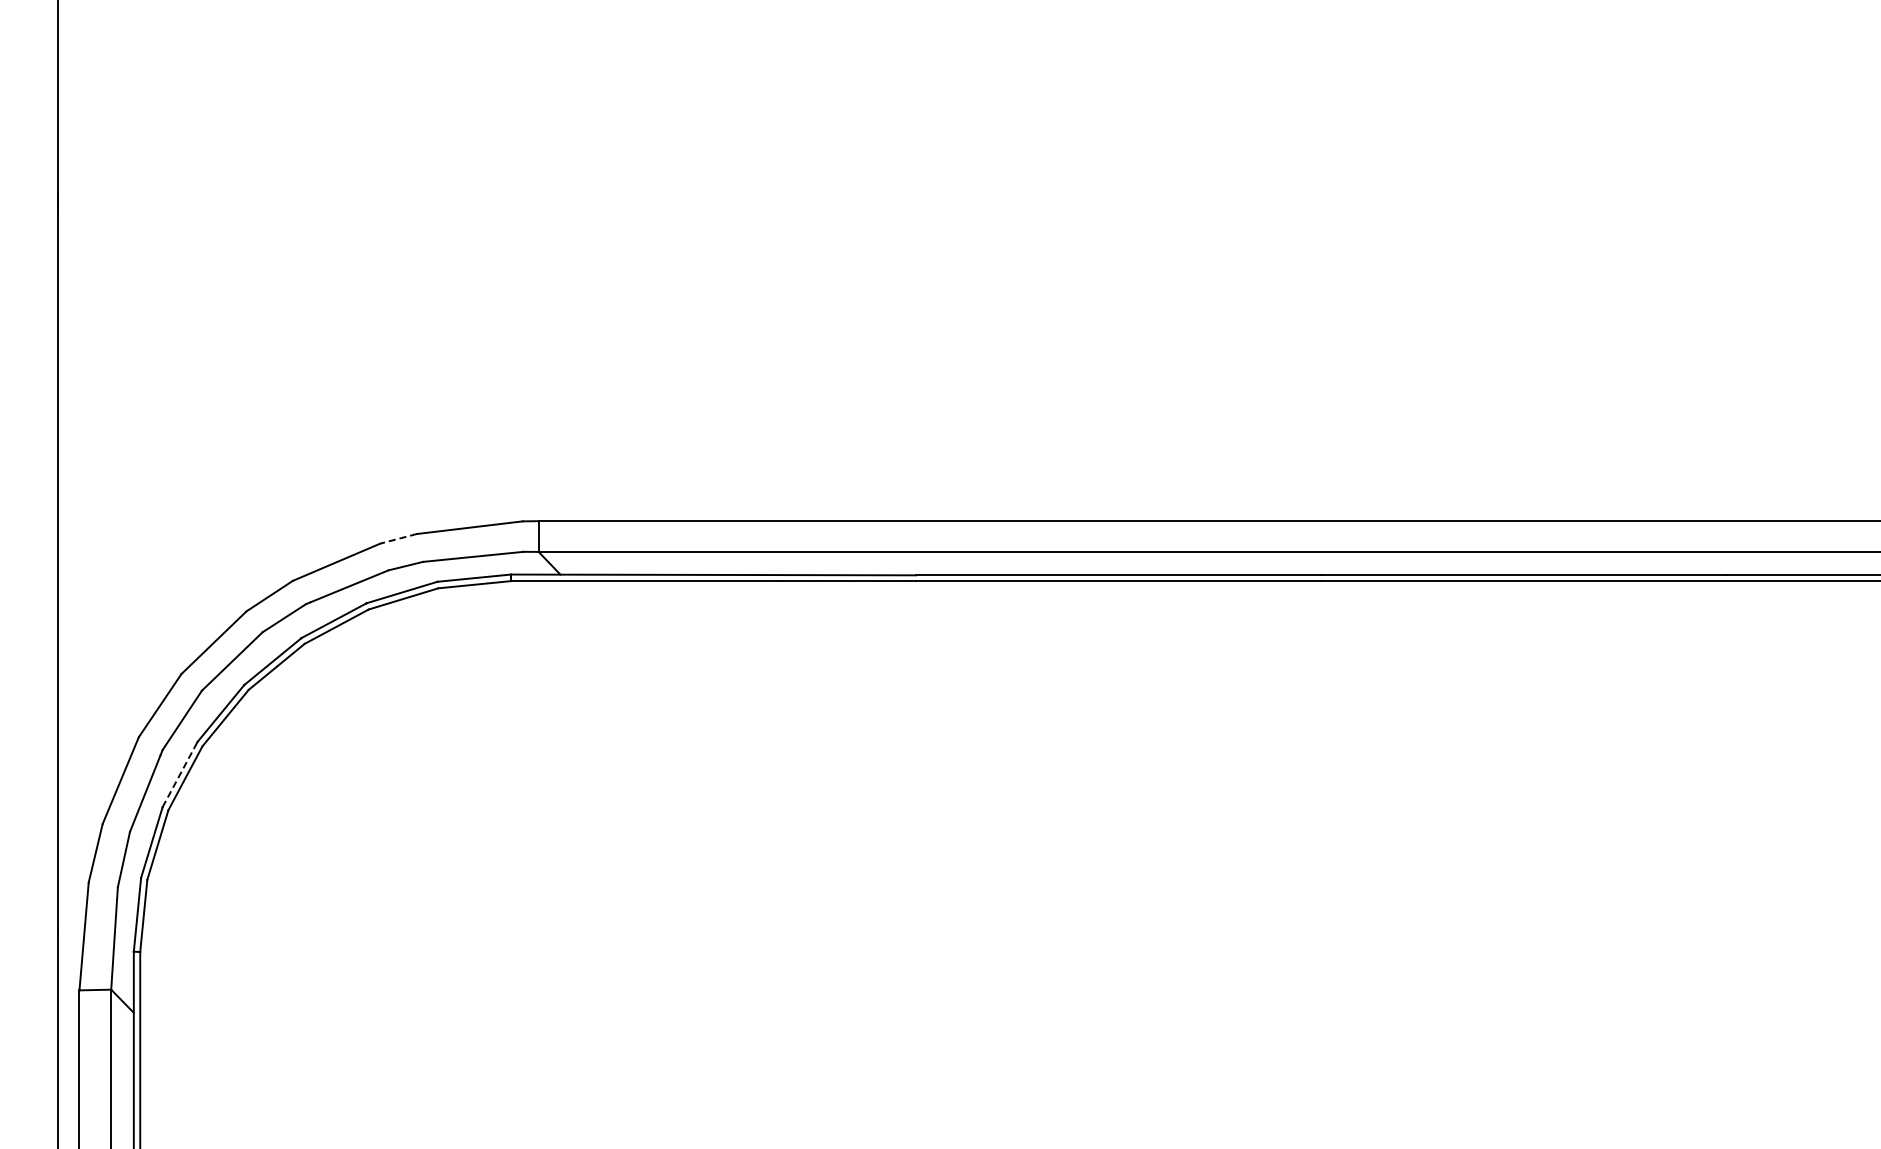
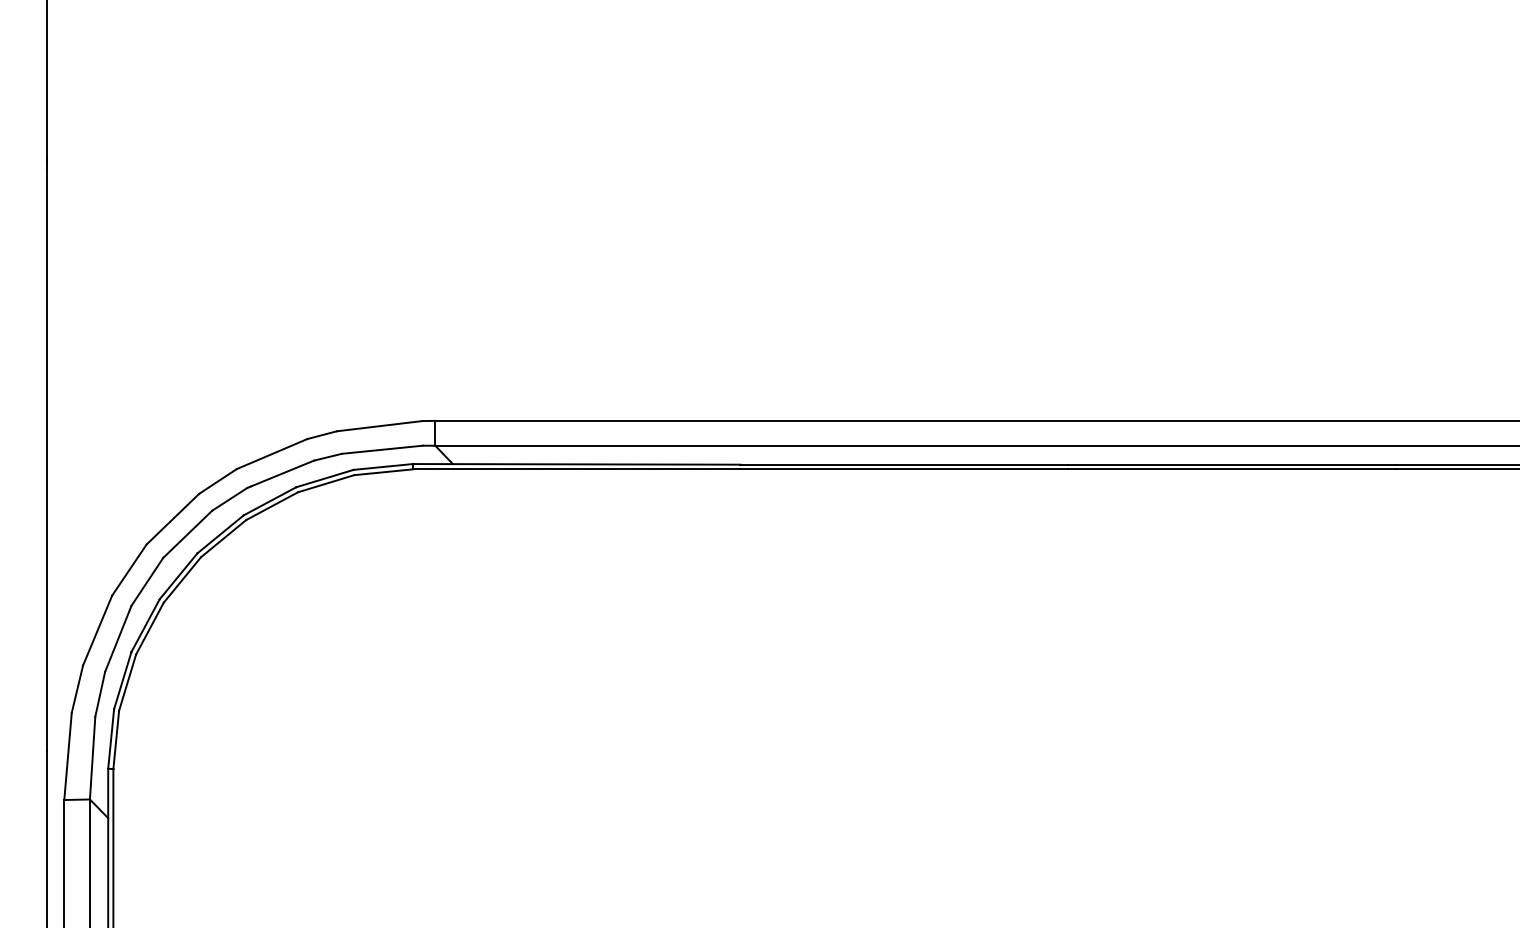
line: (398, 538) -> (322, 434), dashed -> solid
line: (179, 774) -> (145, 625), dashed -> solid

